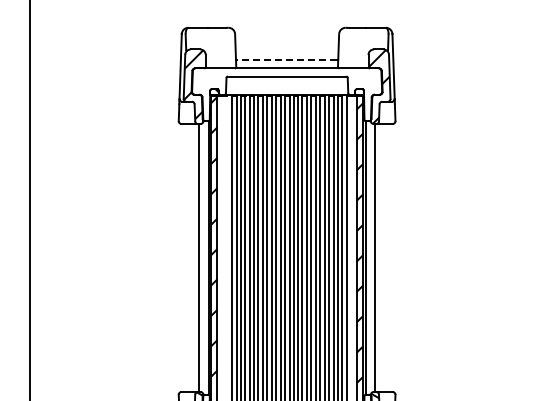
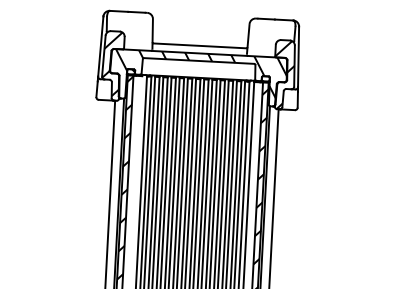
line: (287, 60) -> (200, 46), dashed -> solid
hatch: (289, 90) -> (200, 74), added

